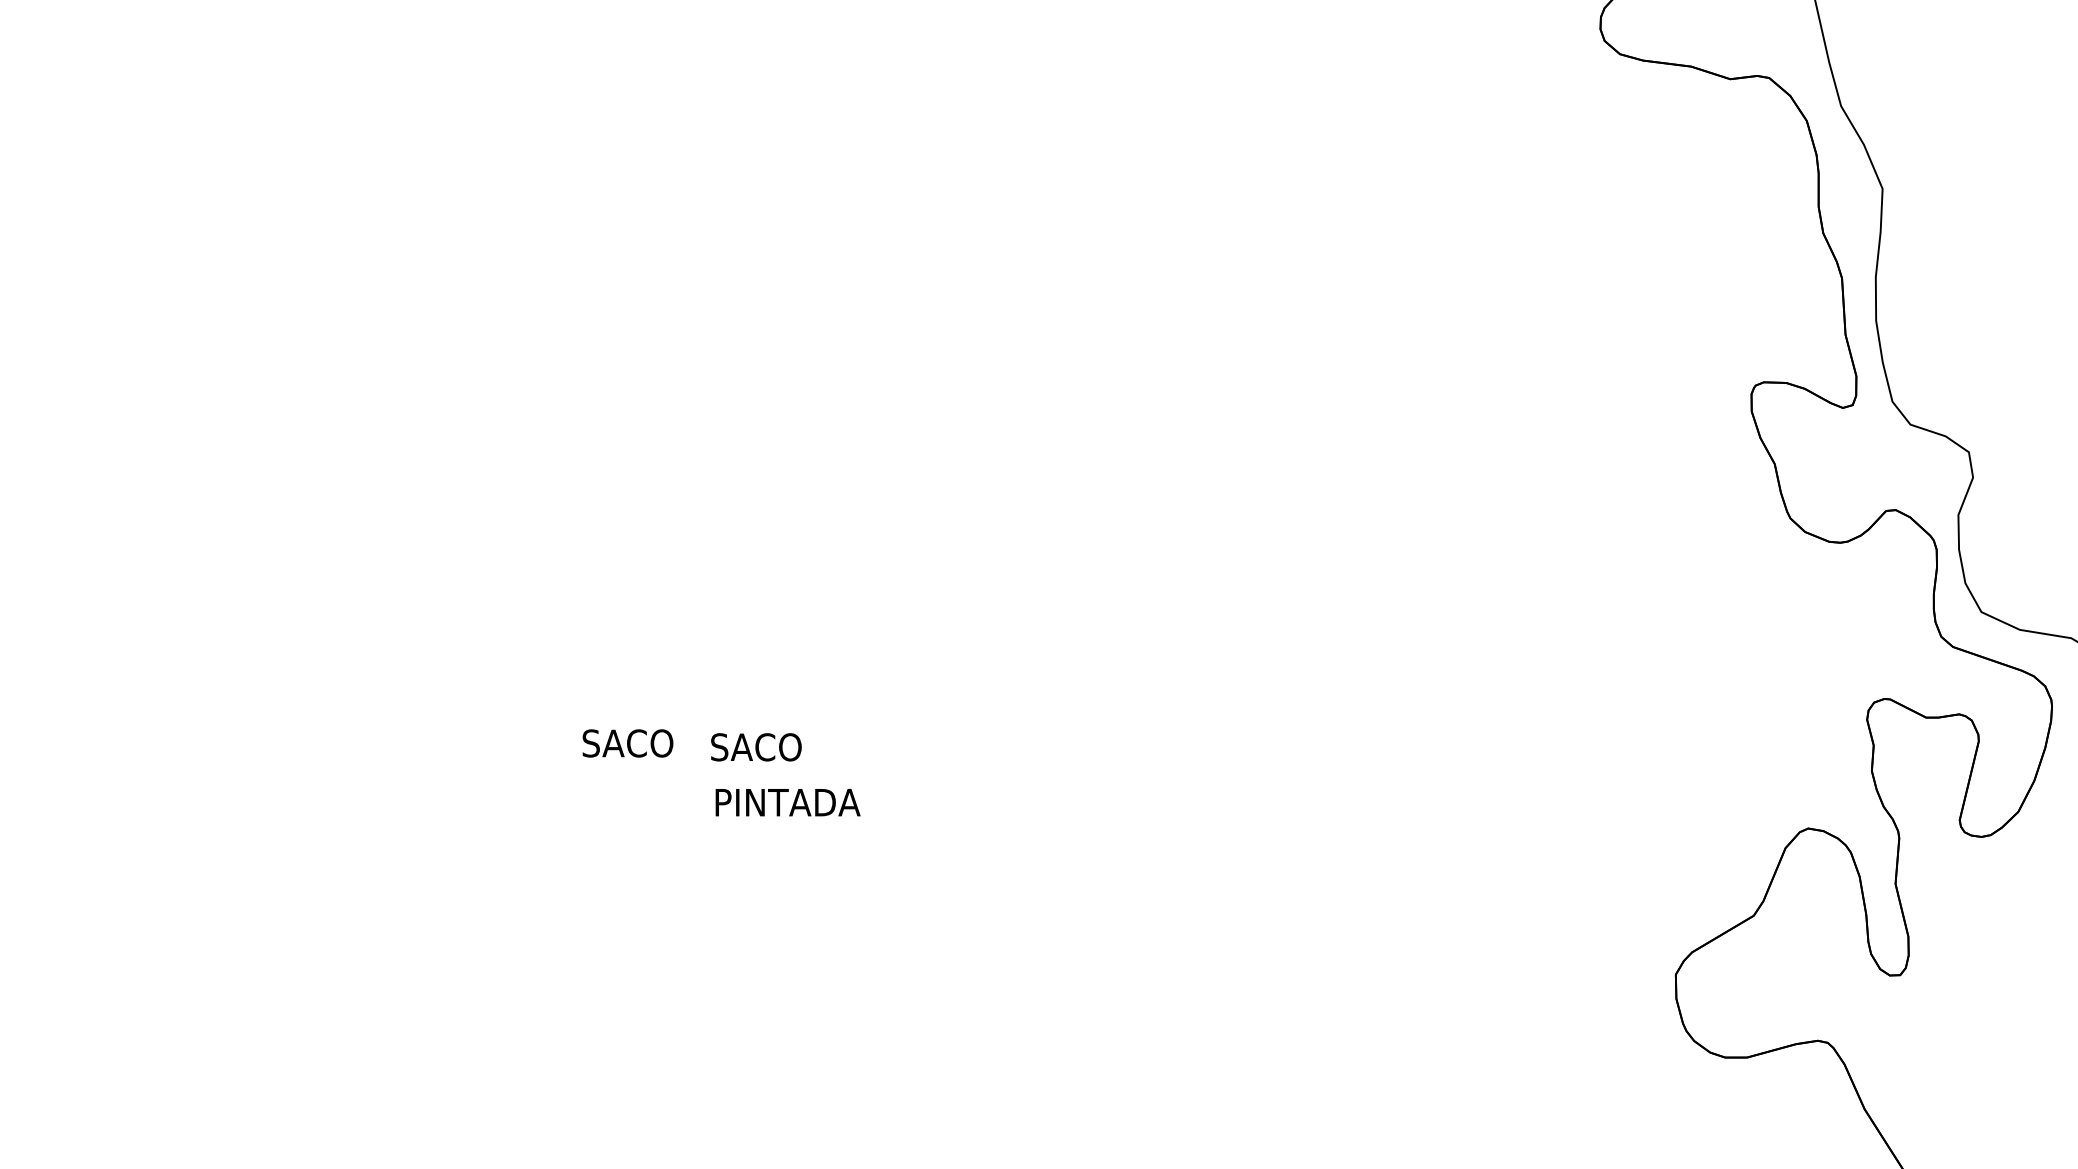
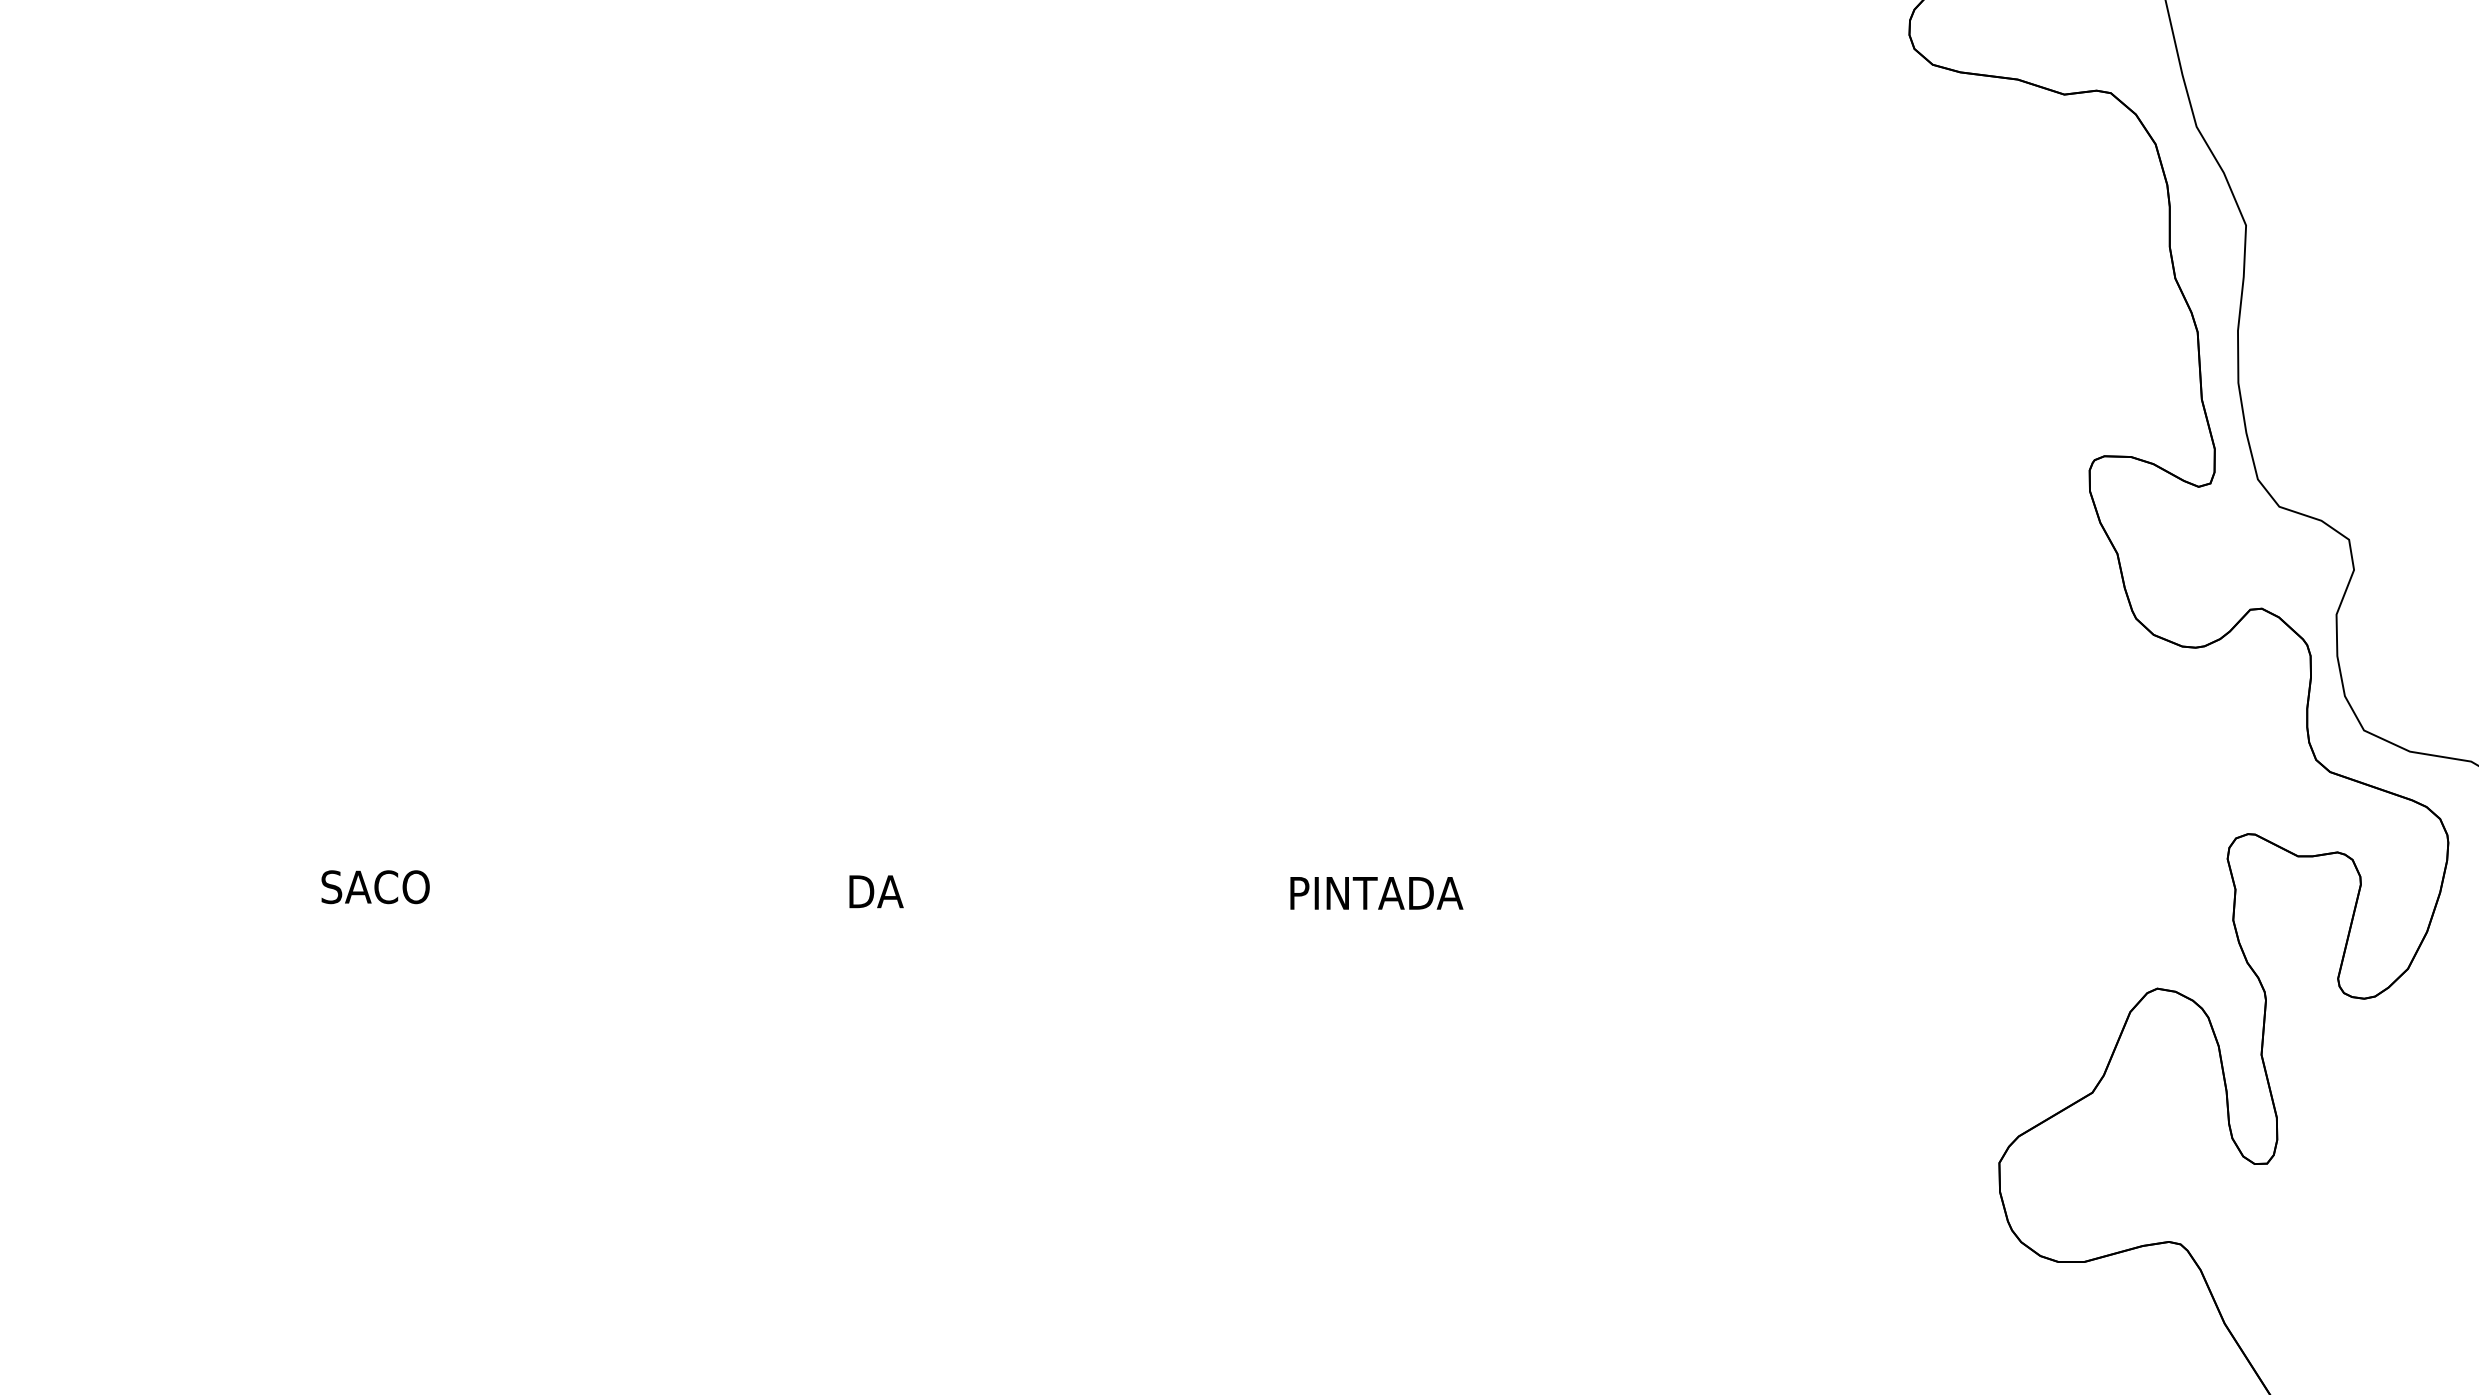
text: (627, 743) -> (375, 887), moved
text: (756, 747) -> (902, 891), SACO -> DA
text: (787, 802) -> (1376, 893), moved

